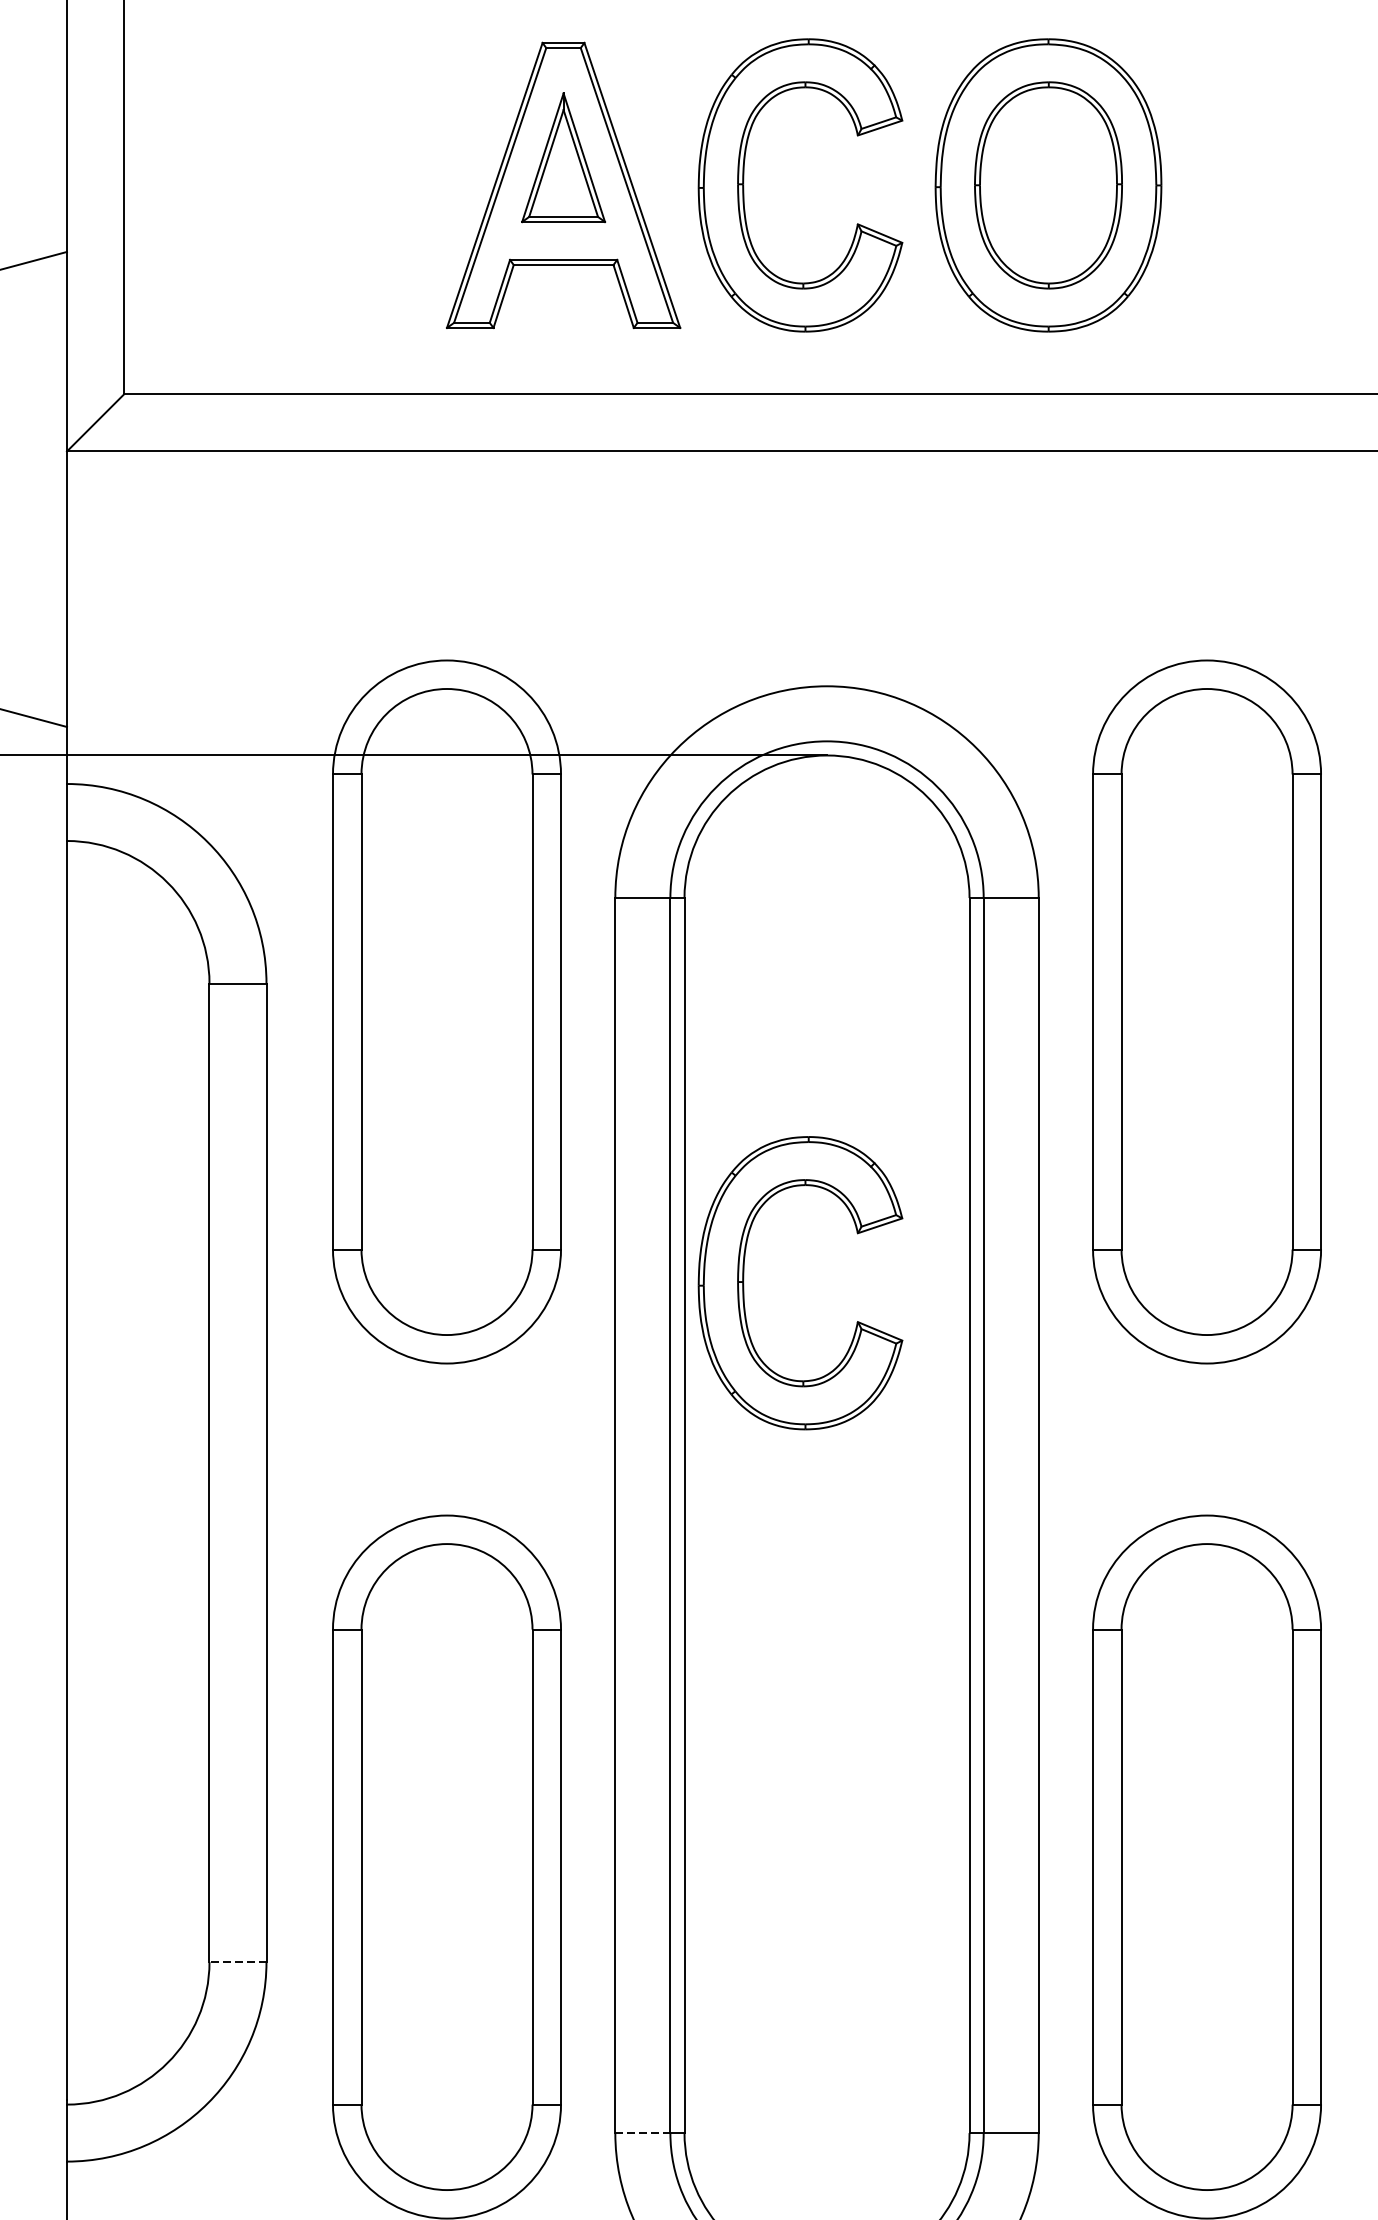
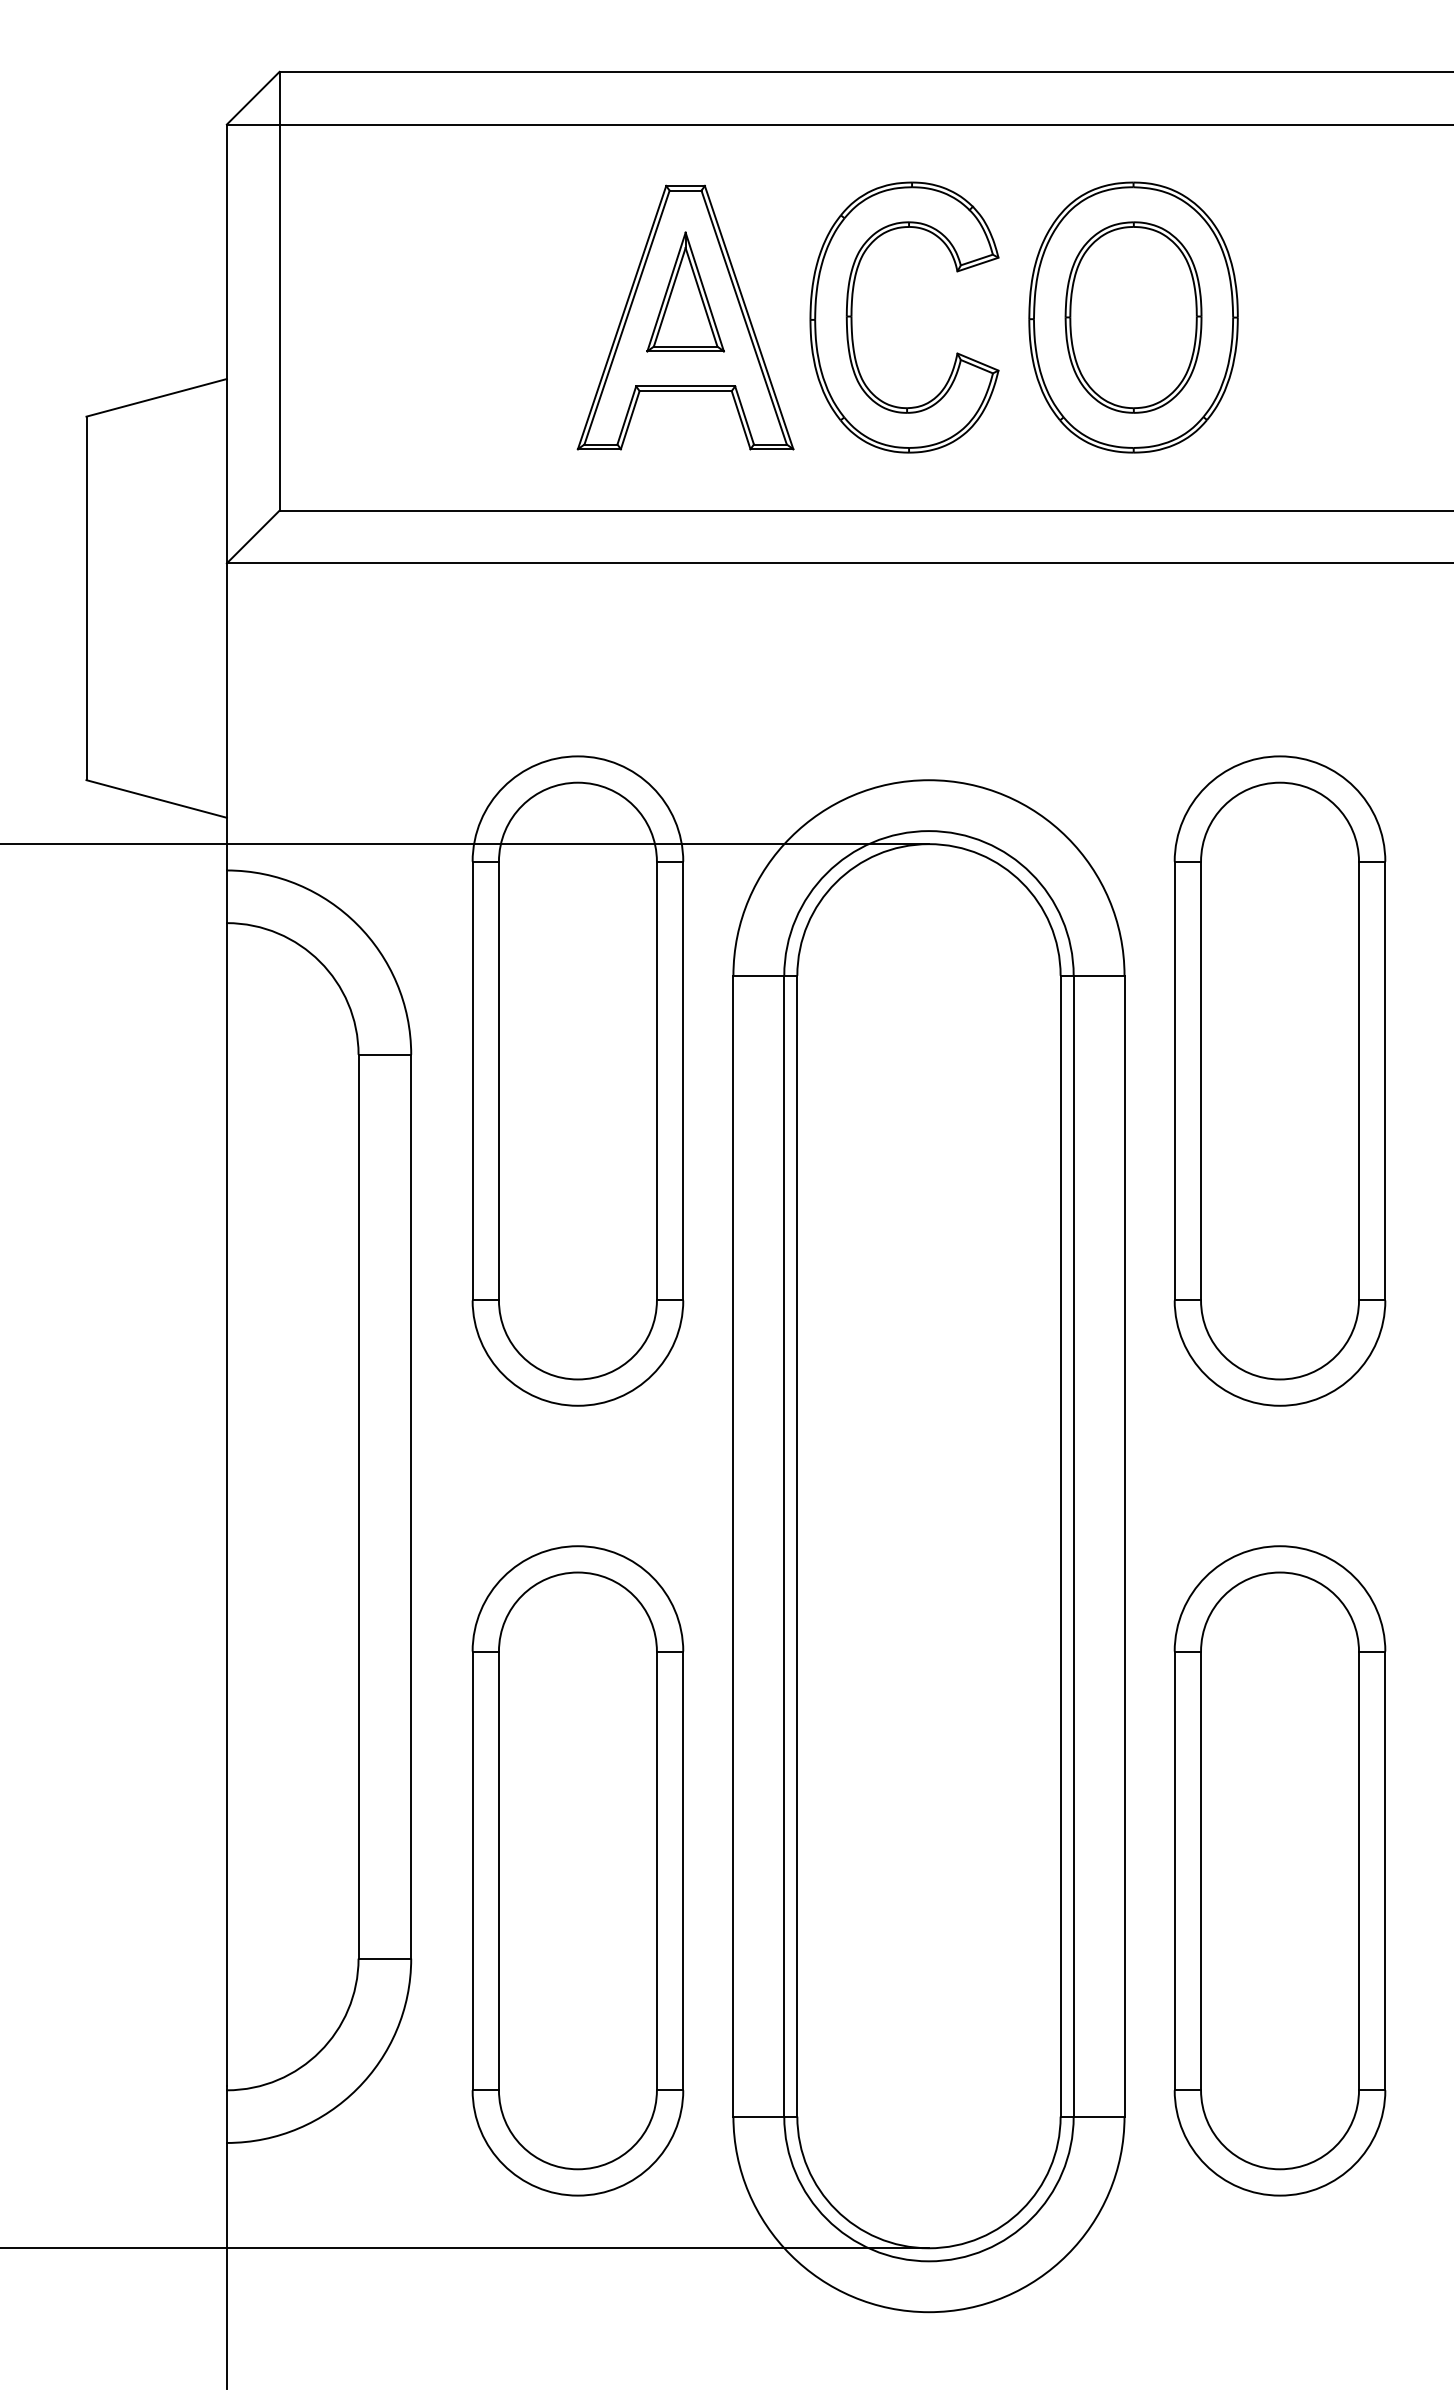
part: (744, 1283) -> (852, 1331), removed
line: (237, 1961) -> (384, 1958), dashed -> solid
line: (643, 2132) -> (759, 2116), dashed -> solid

